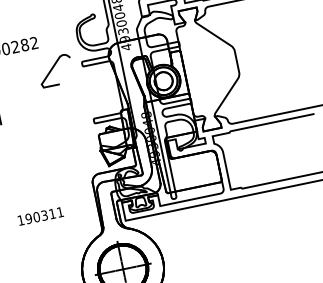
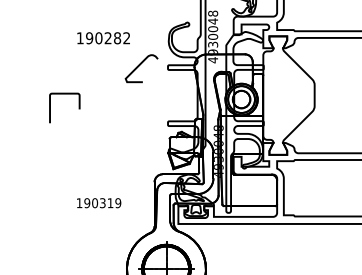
text: (60, 212) -> (118, 203), 190311 -> 190319

